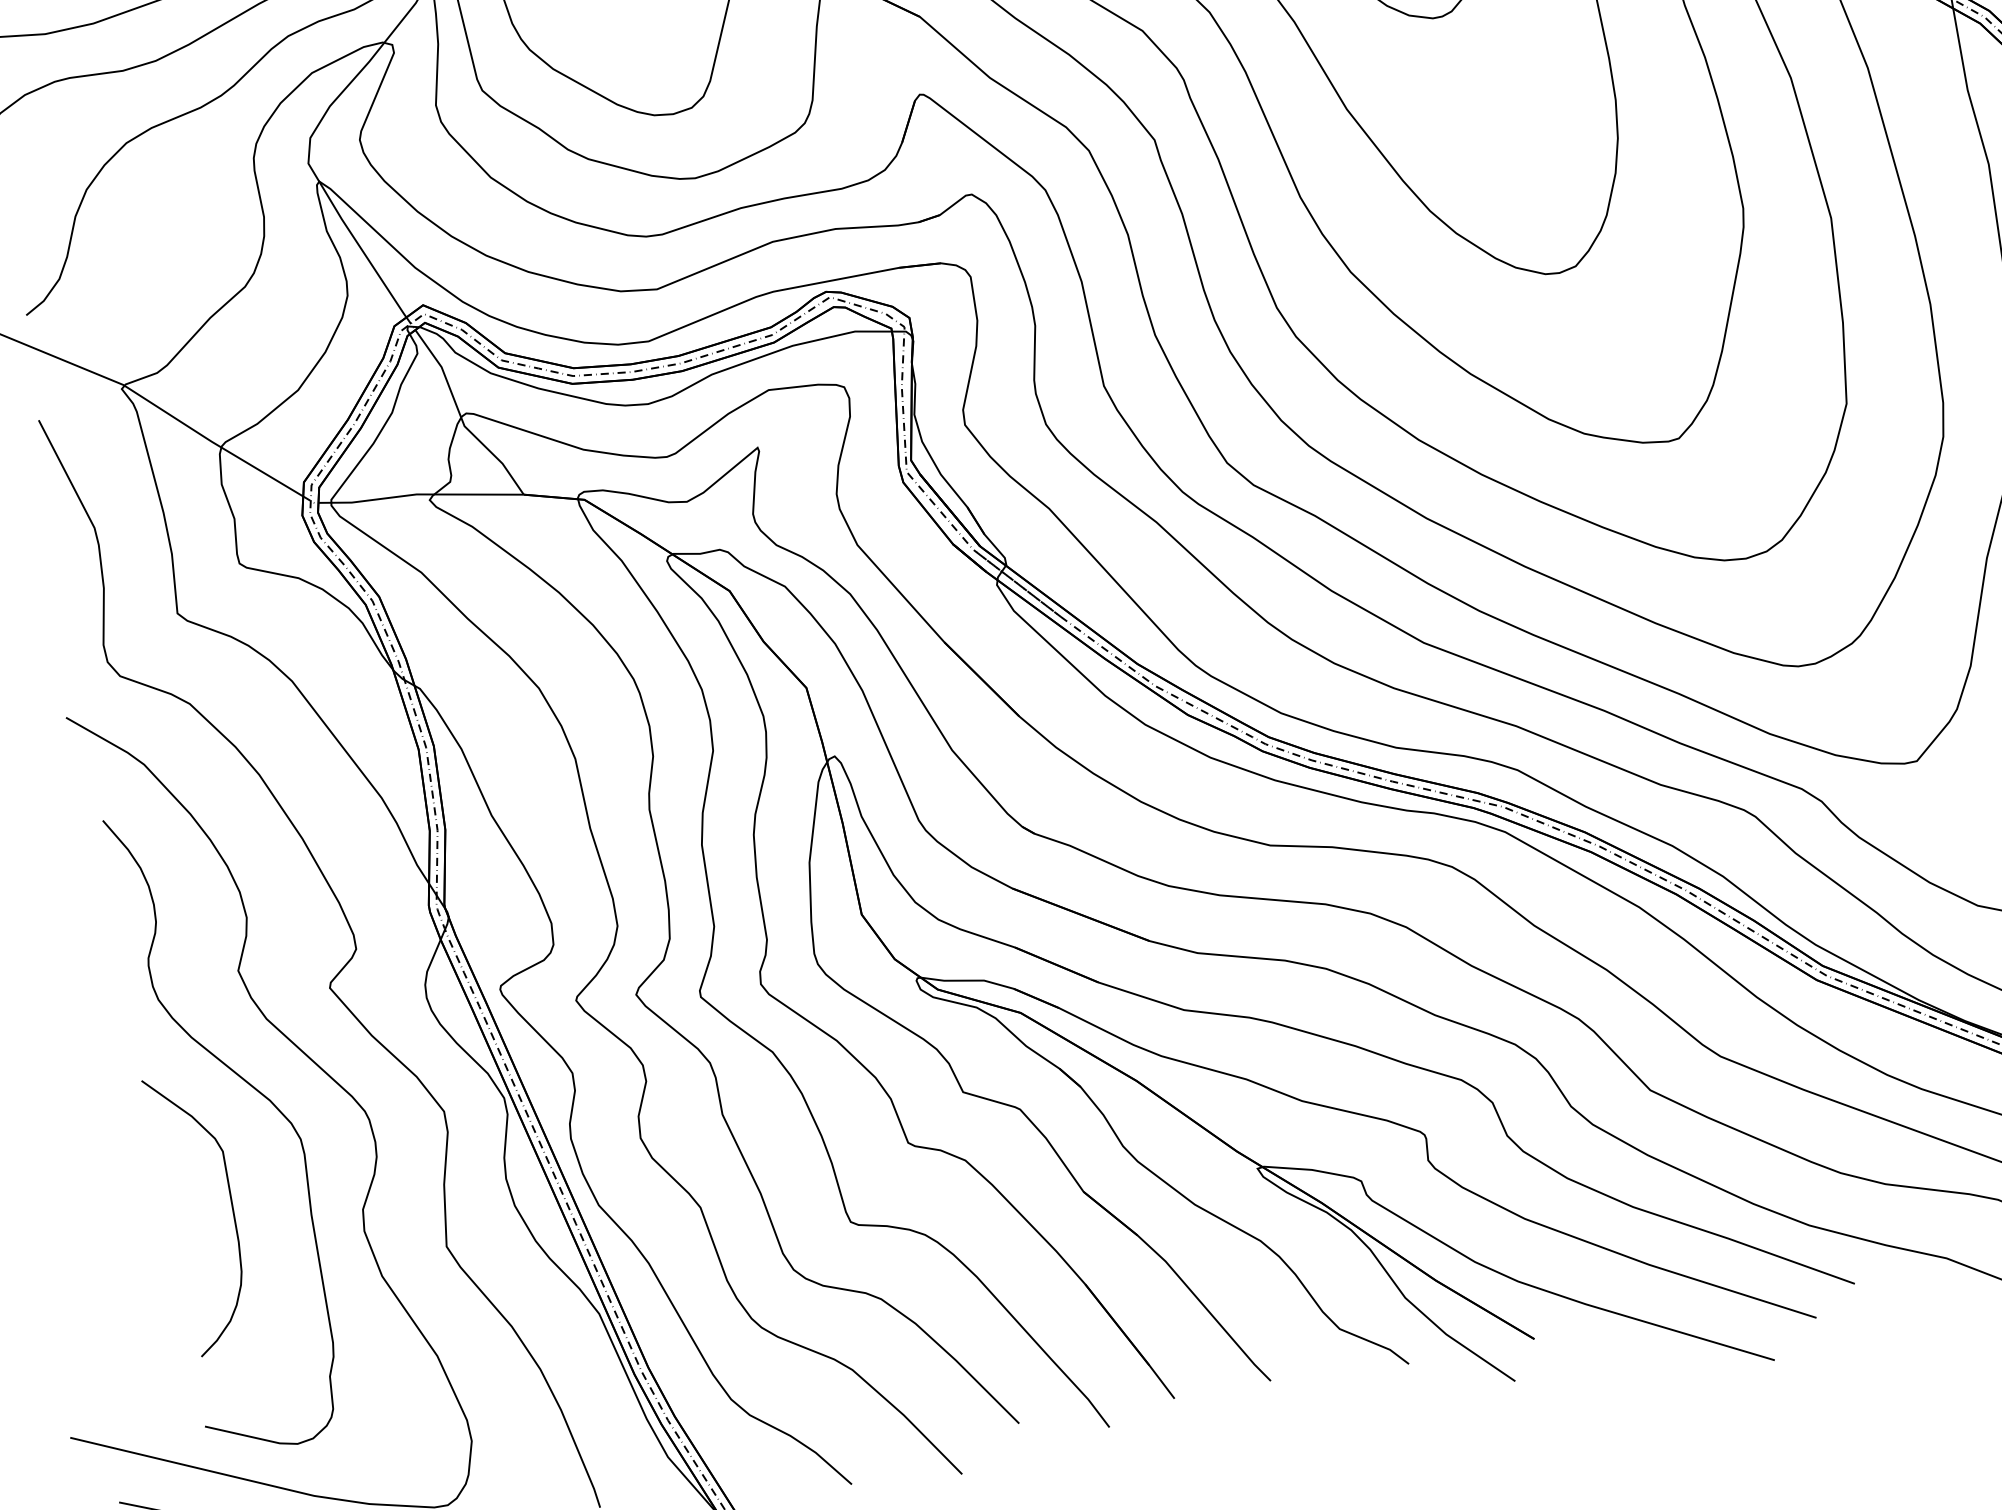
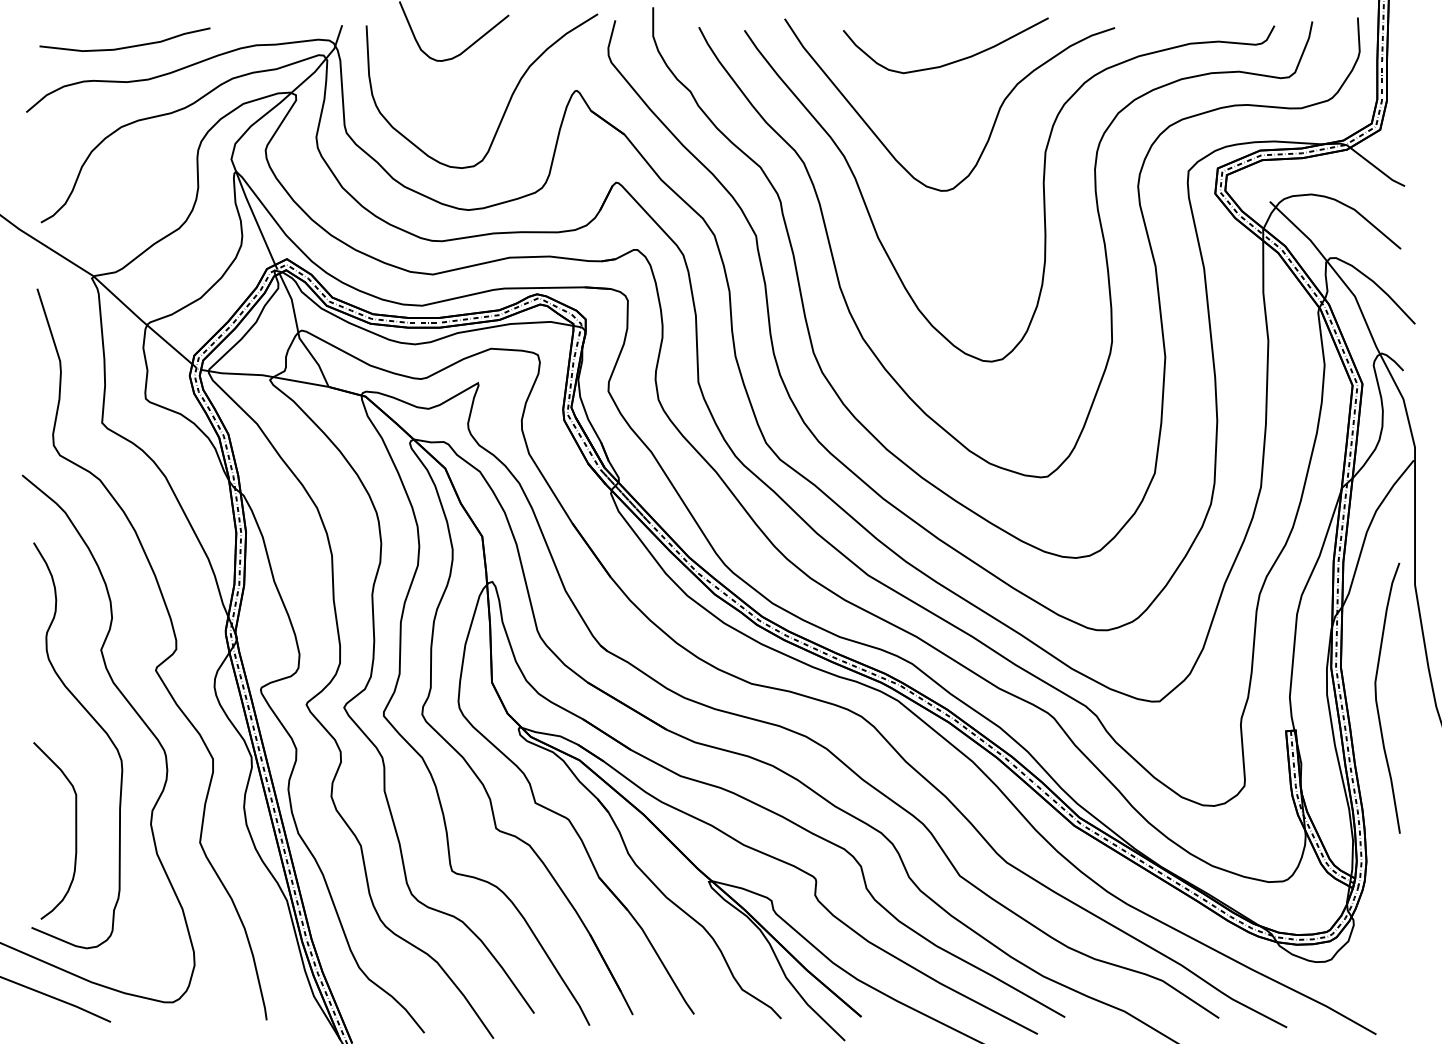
curve: (231, 1207) -> (75, 830), moved

